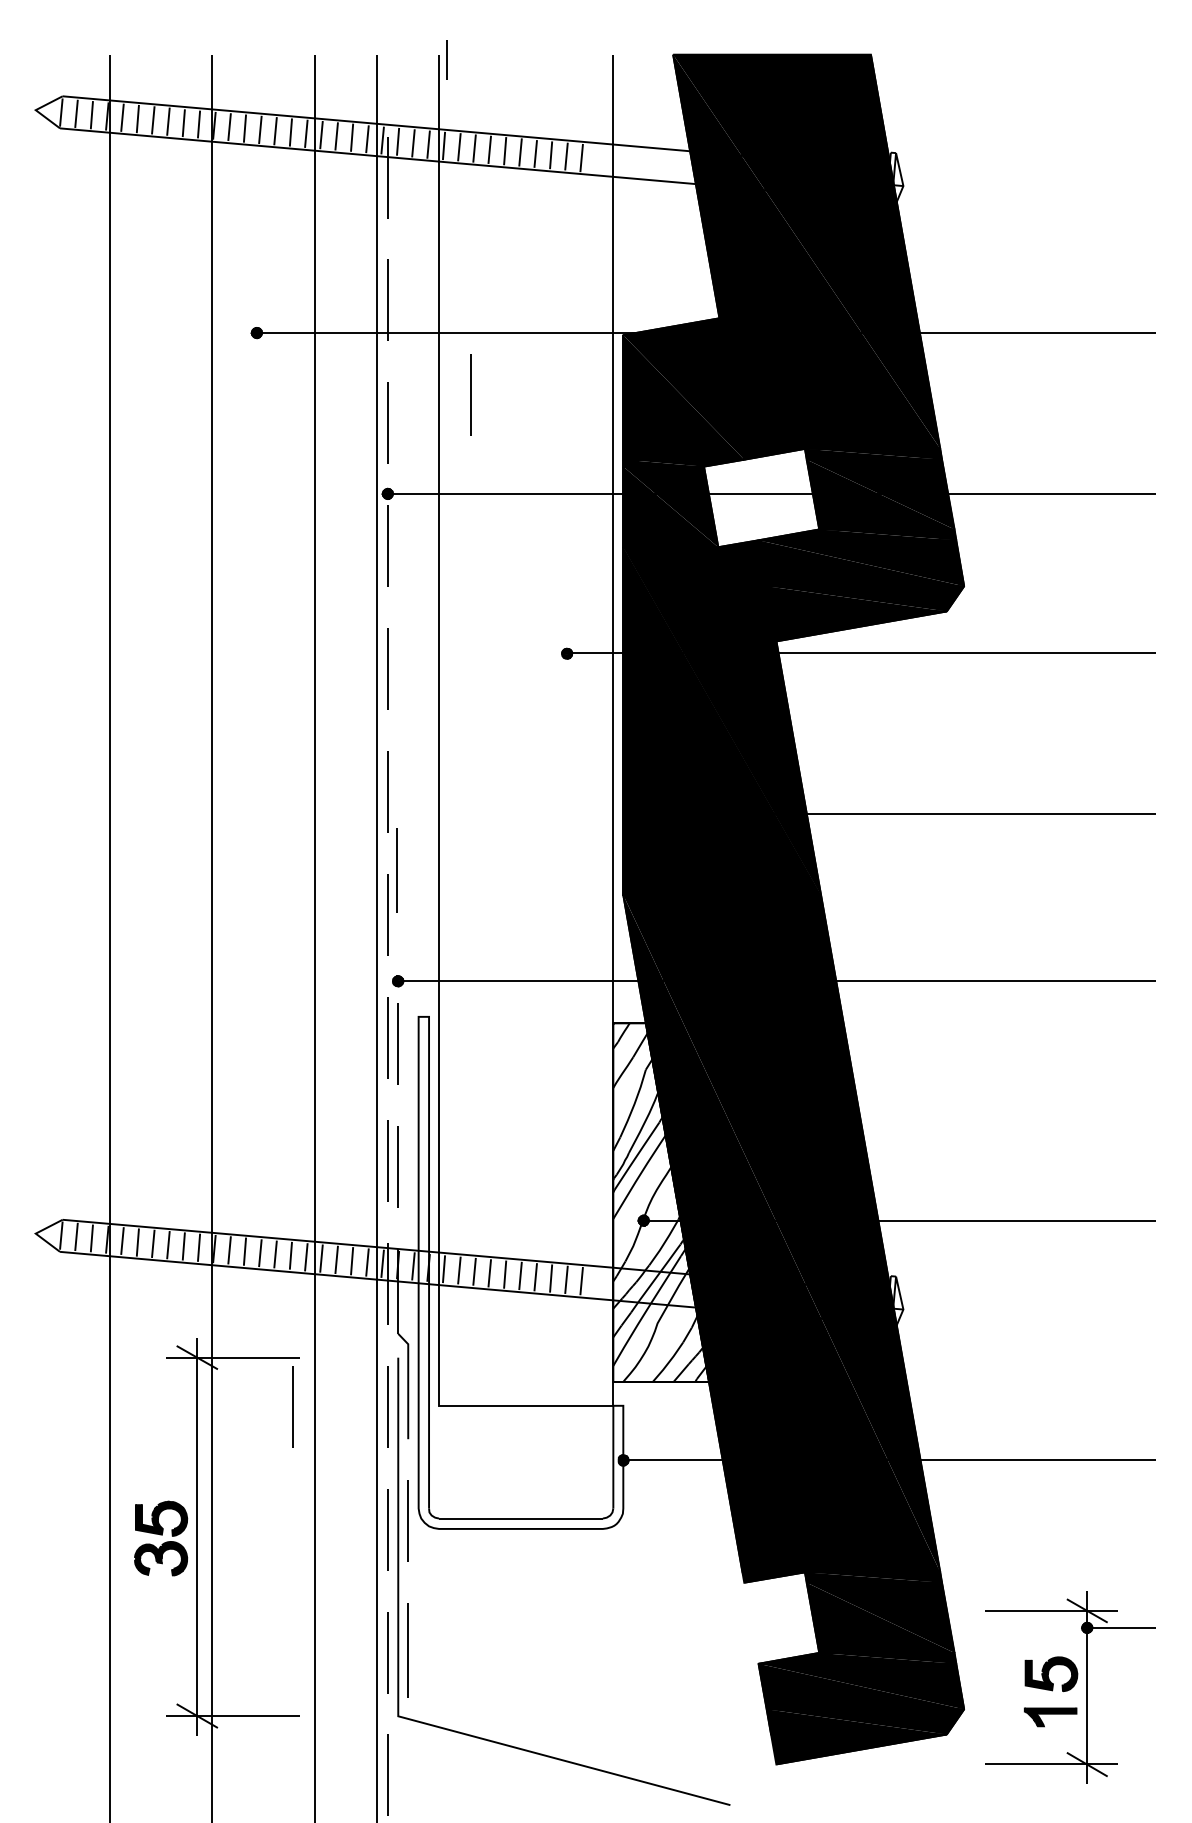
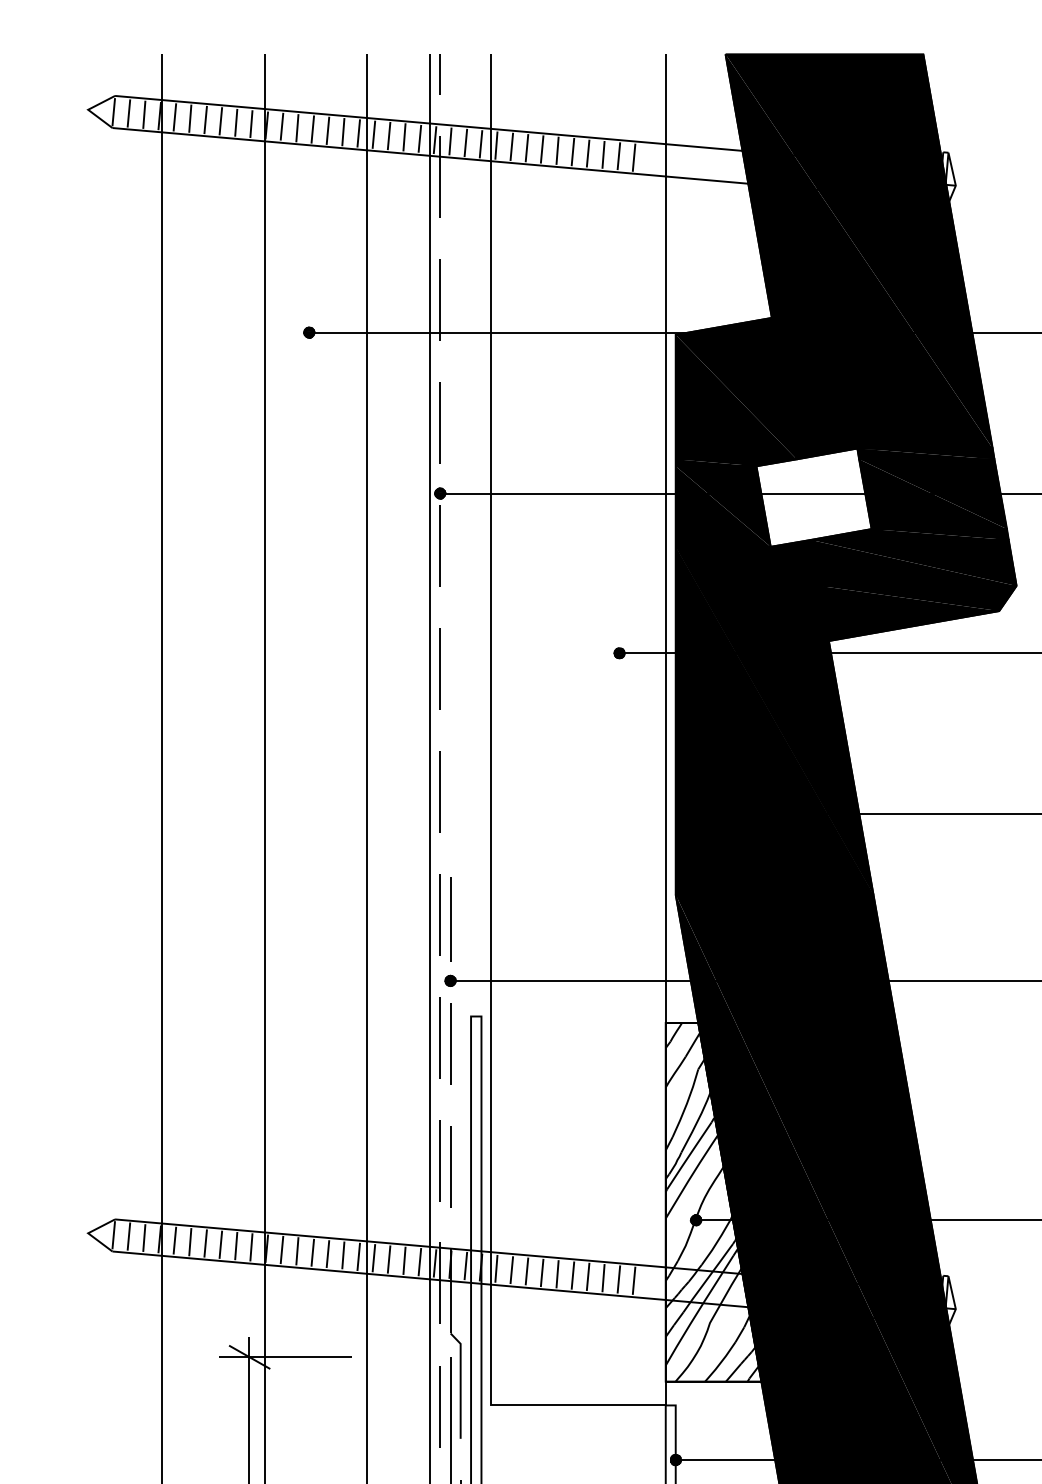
line: (446, 59) -> (439, 74), moved
line: (470, 394) -> (522, 394), removed
line: (396, 870) -> (449, 919), moved
line: (292, 1406) -> (344, 1406), removed

